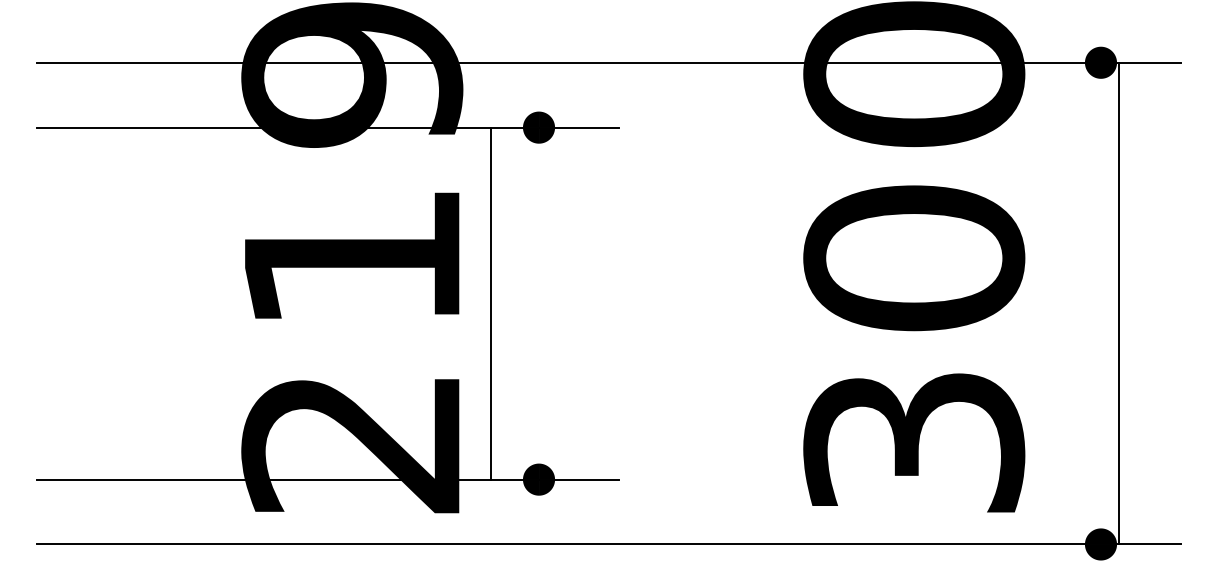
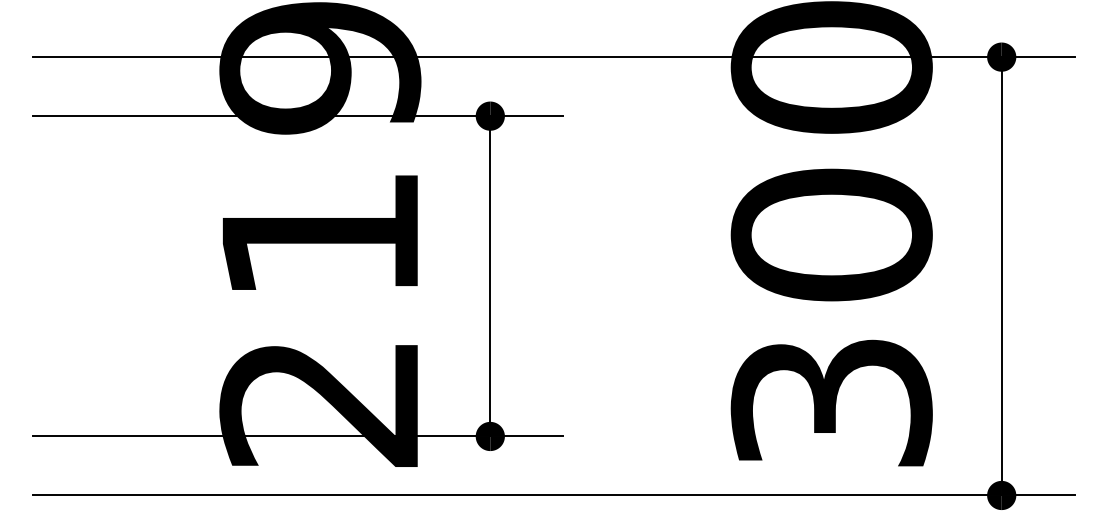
line: (490, 303) -> (490, 276), moved
line: (1118, 303) -> (1001, 276), moved

